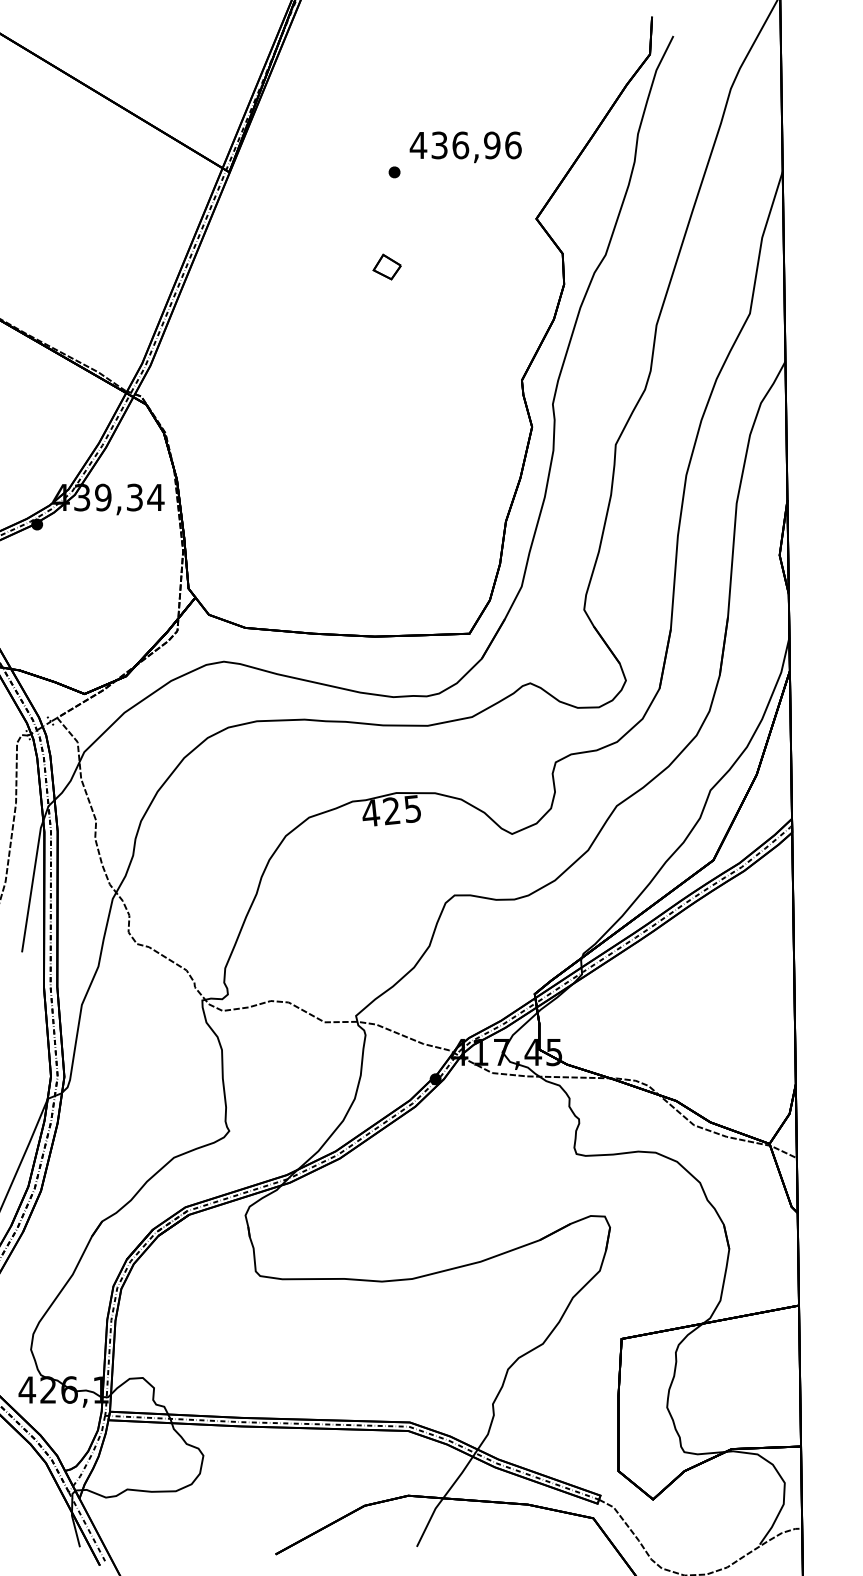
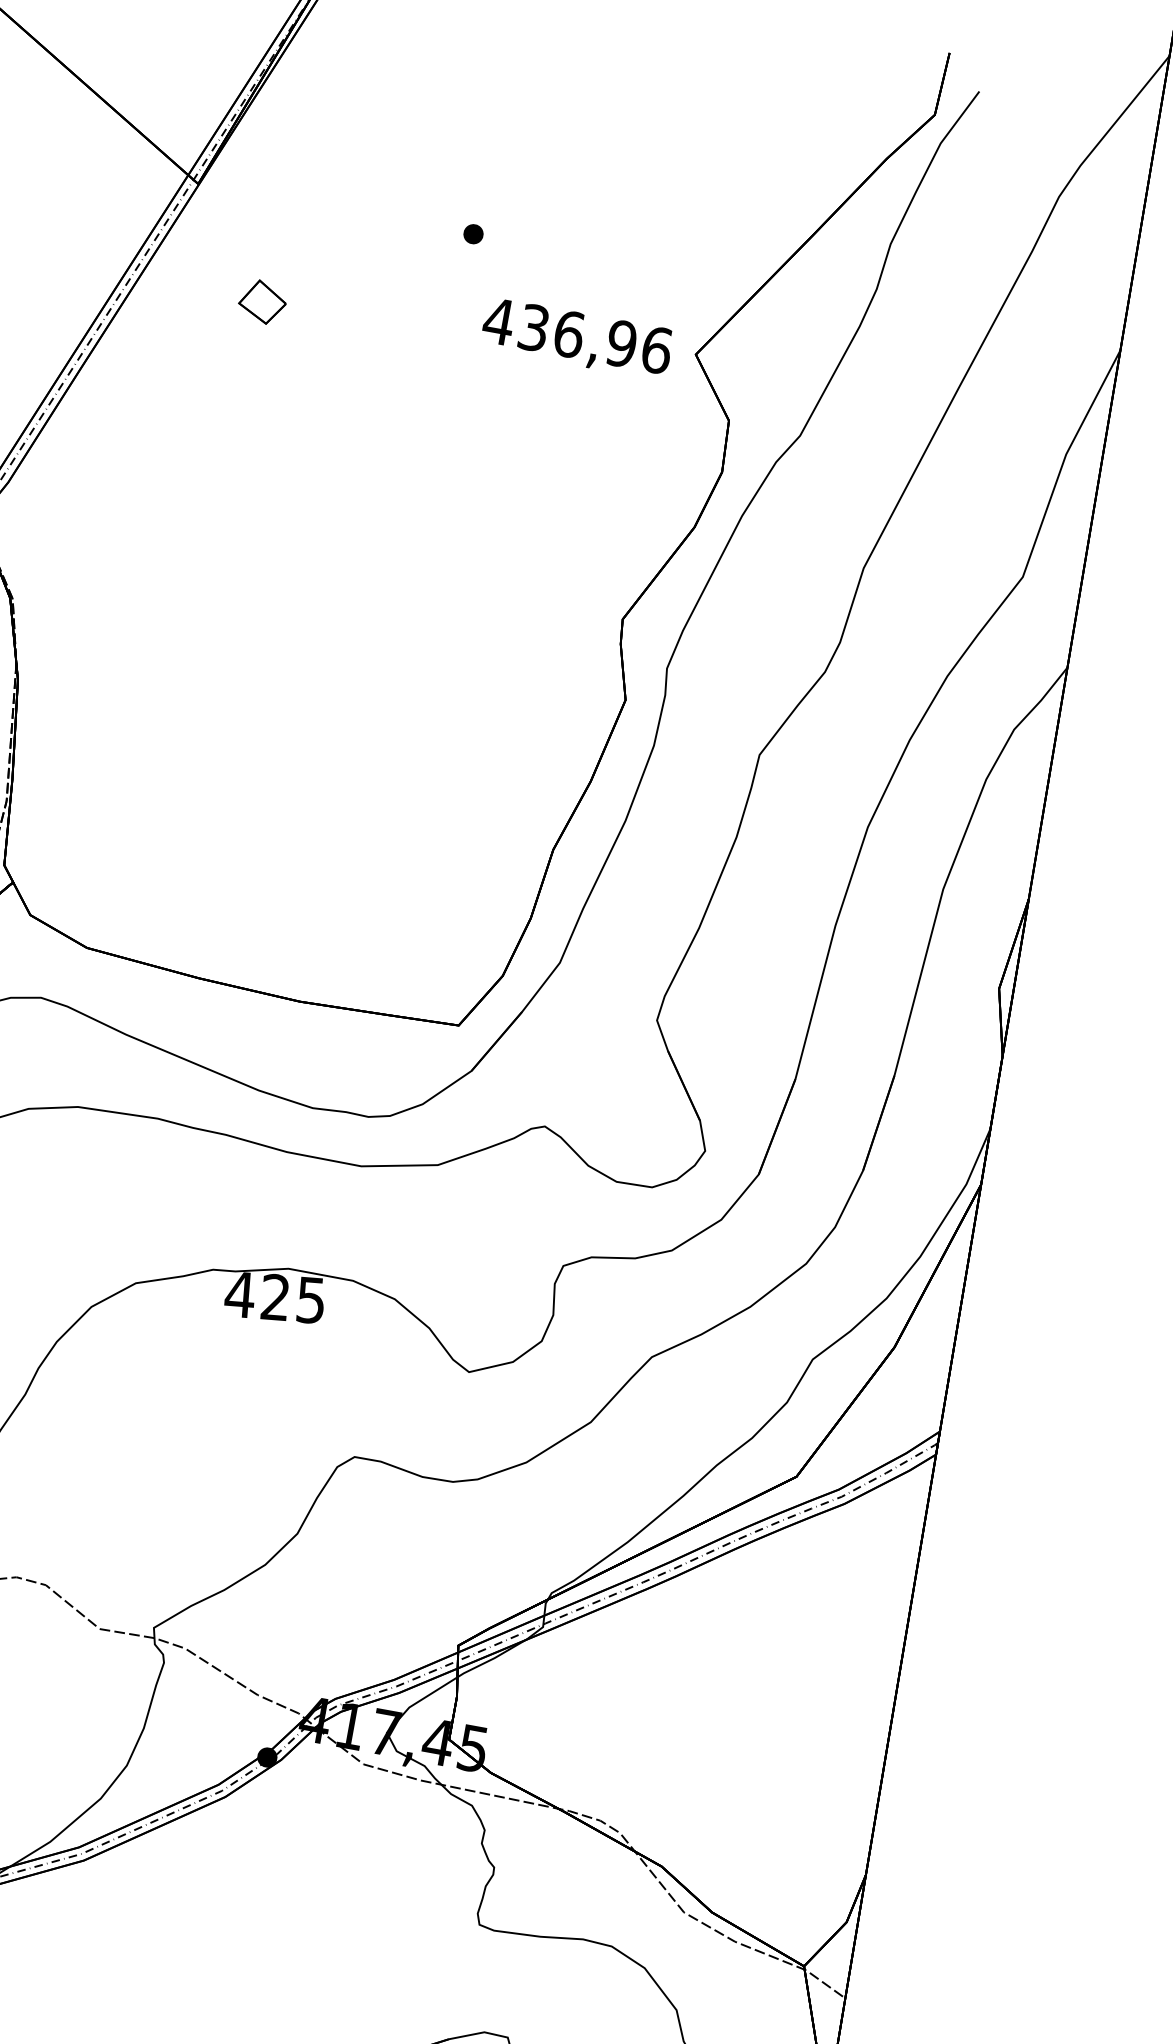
text: (465, 147) -> (576, 339), moved
part: (386, 266) -> (261, 300), moved

